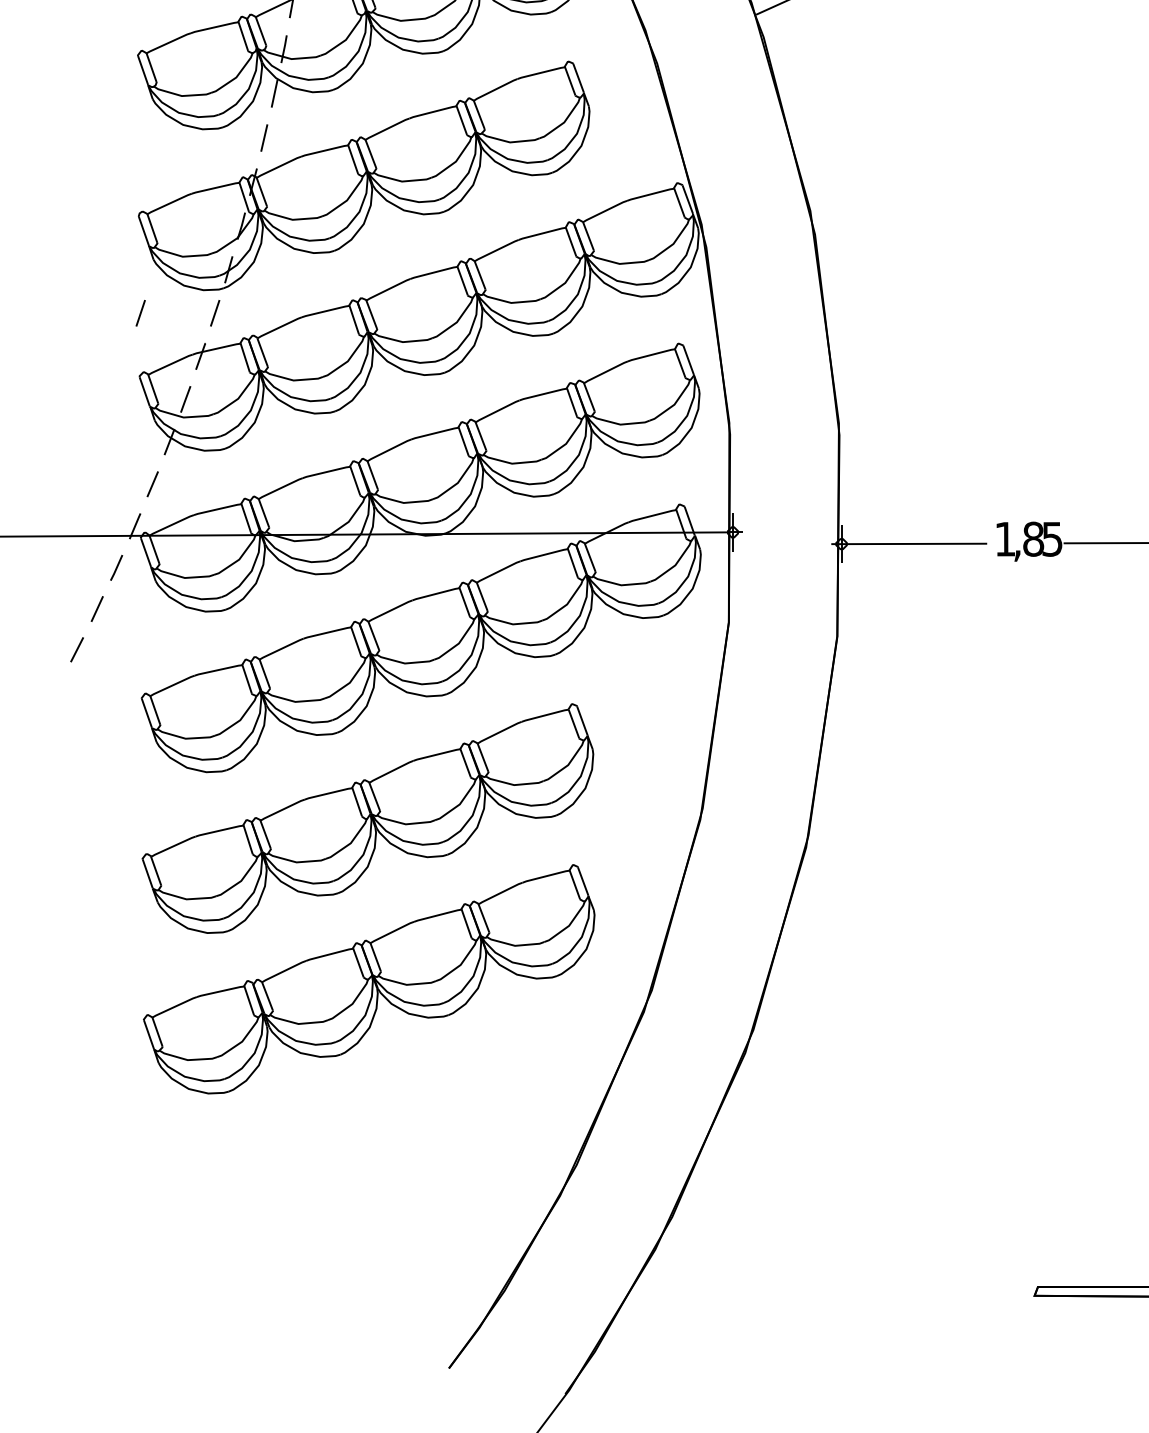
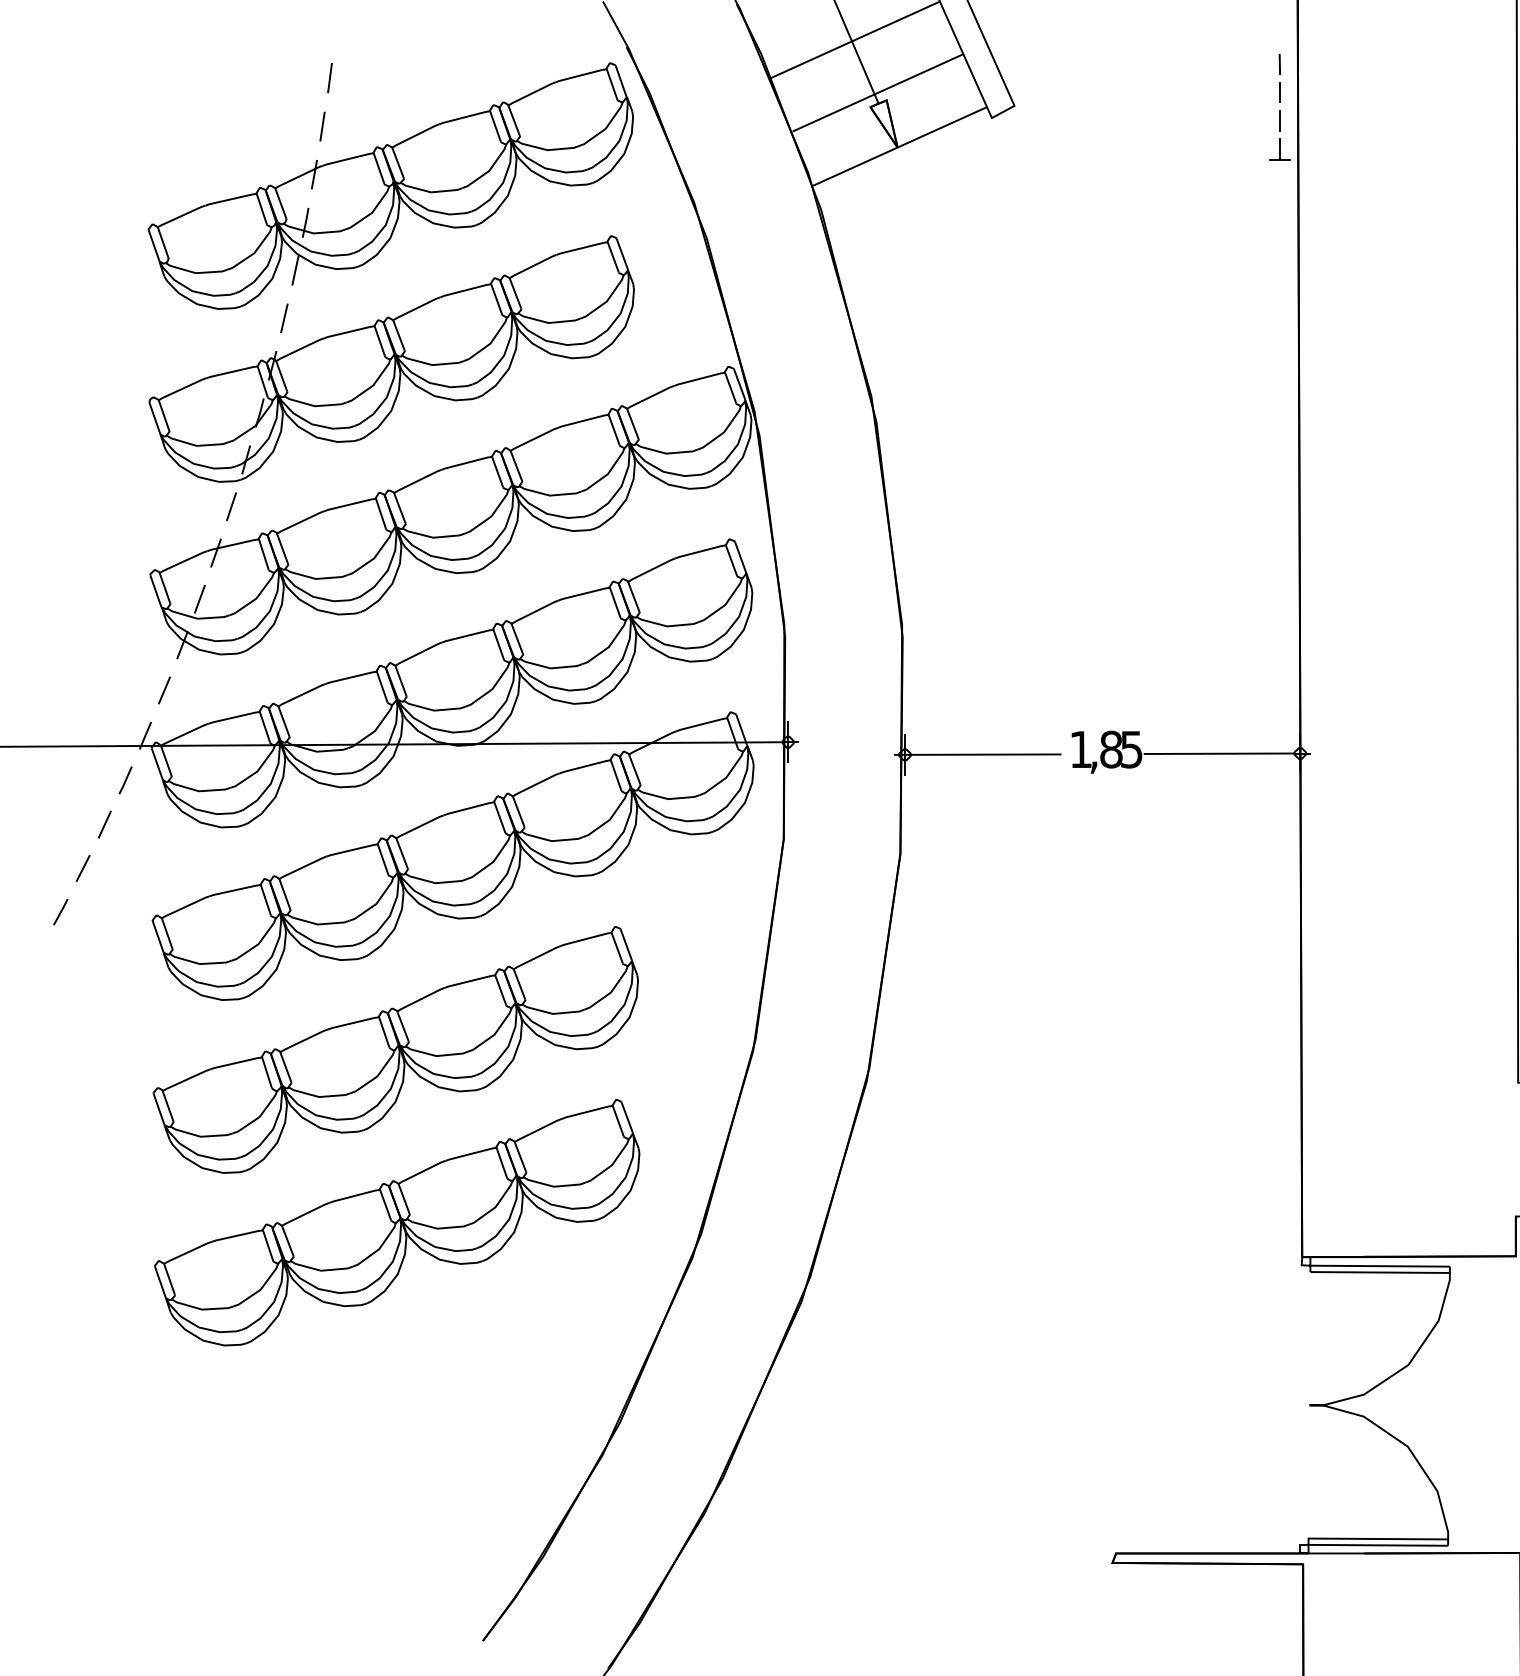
line: (140, 313) -> (151, 506), removed
line: (56, 689) -> (60, 911), added

